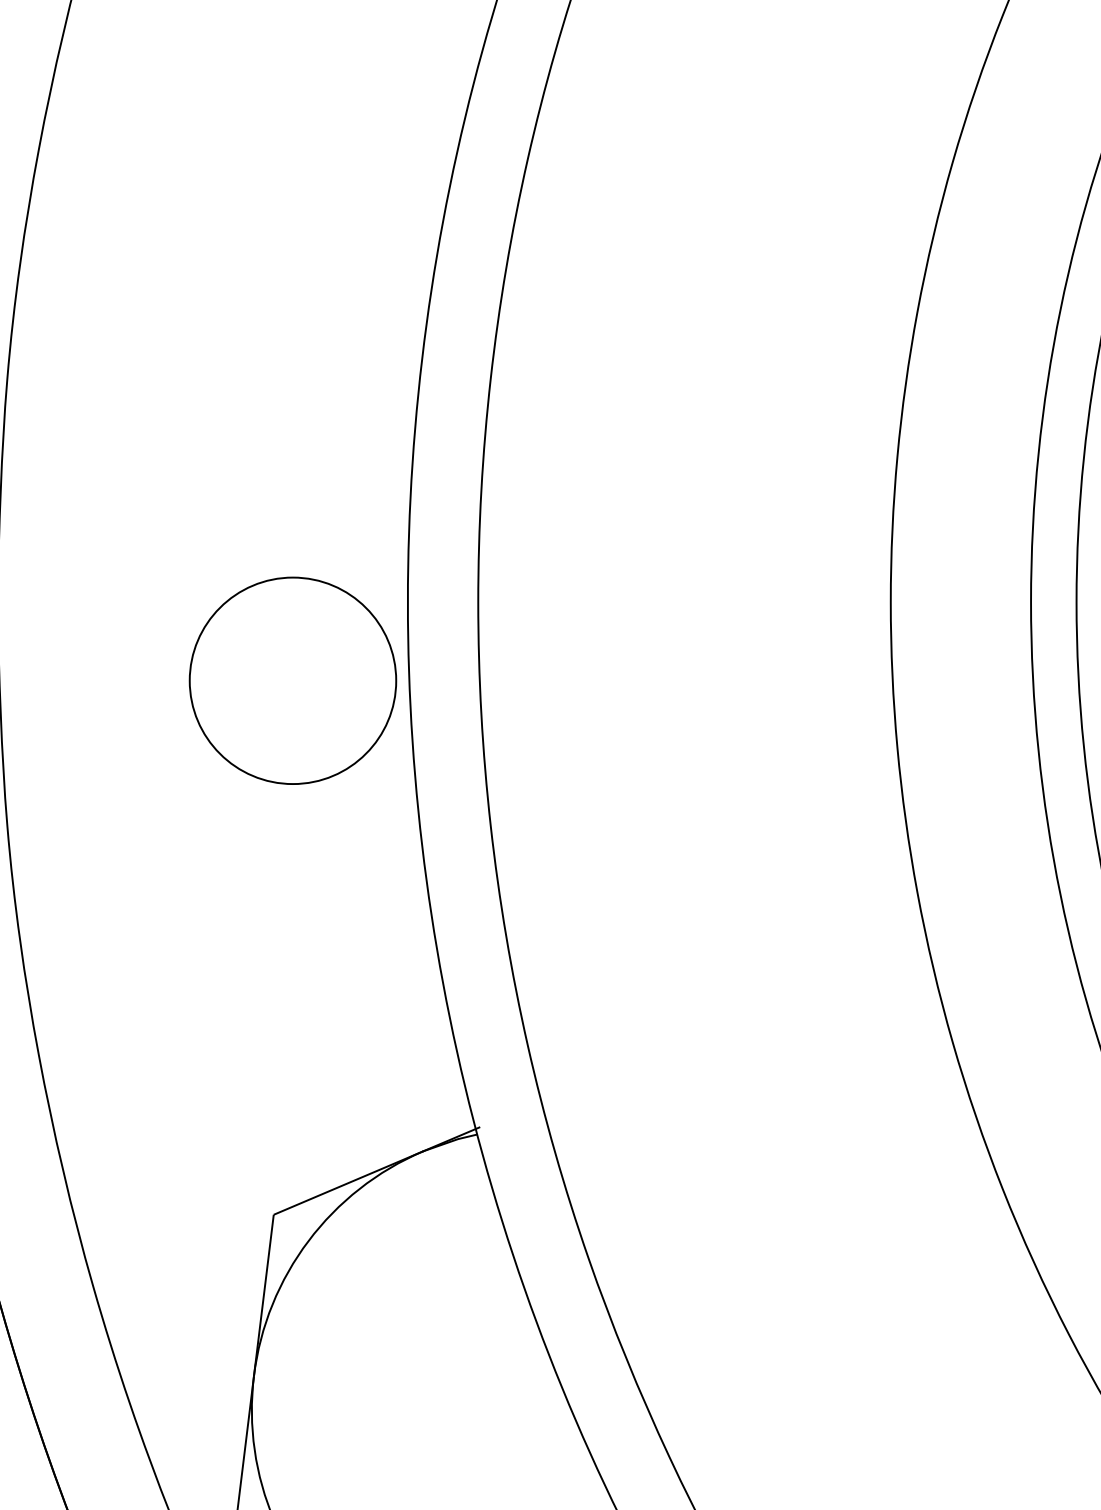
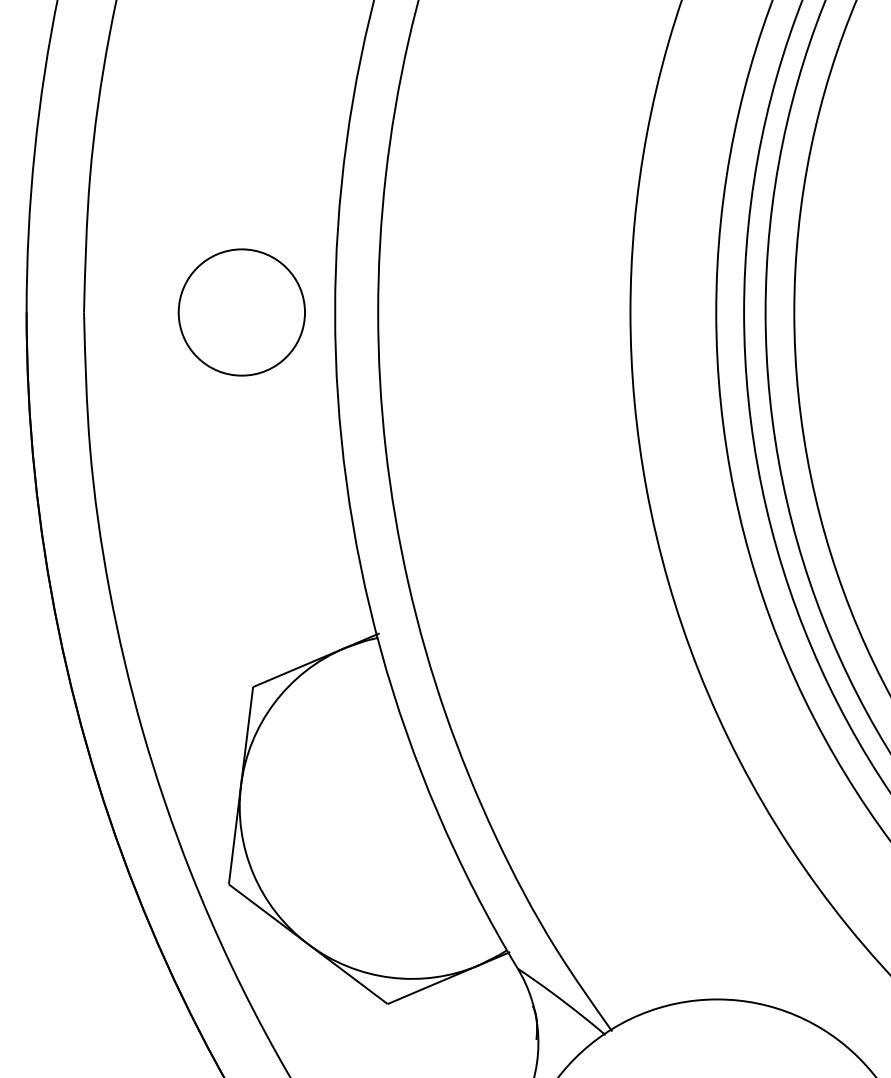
circle: (292, 680) -> (241, 312), moved

